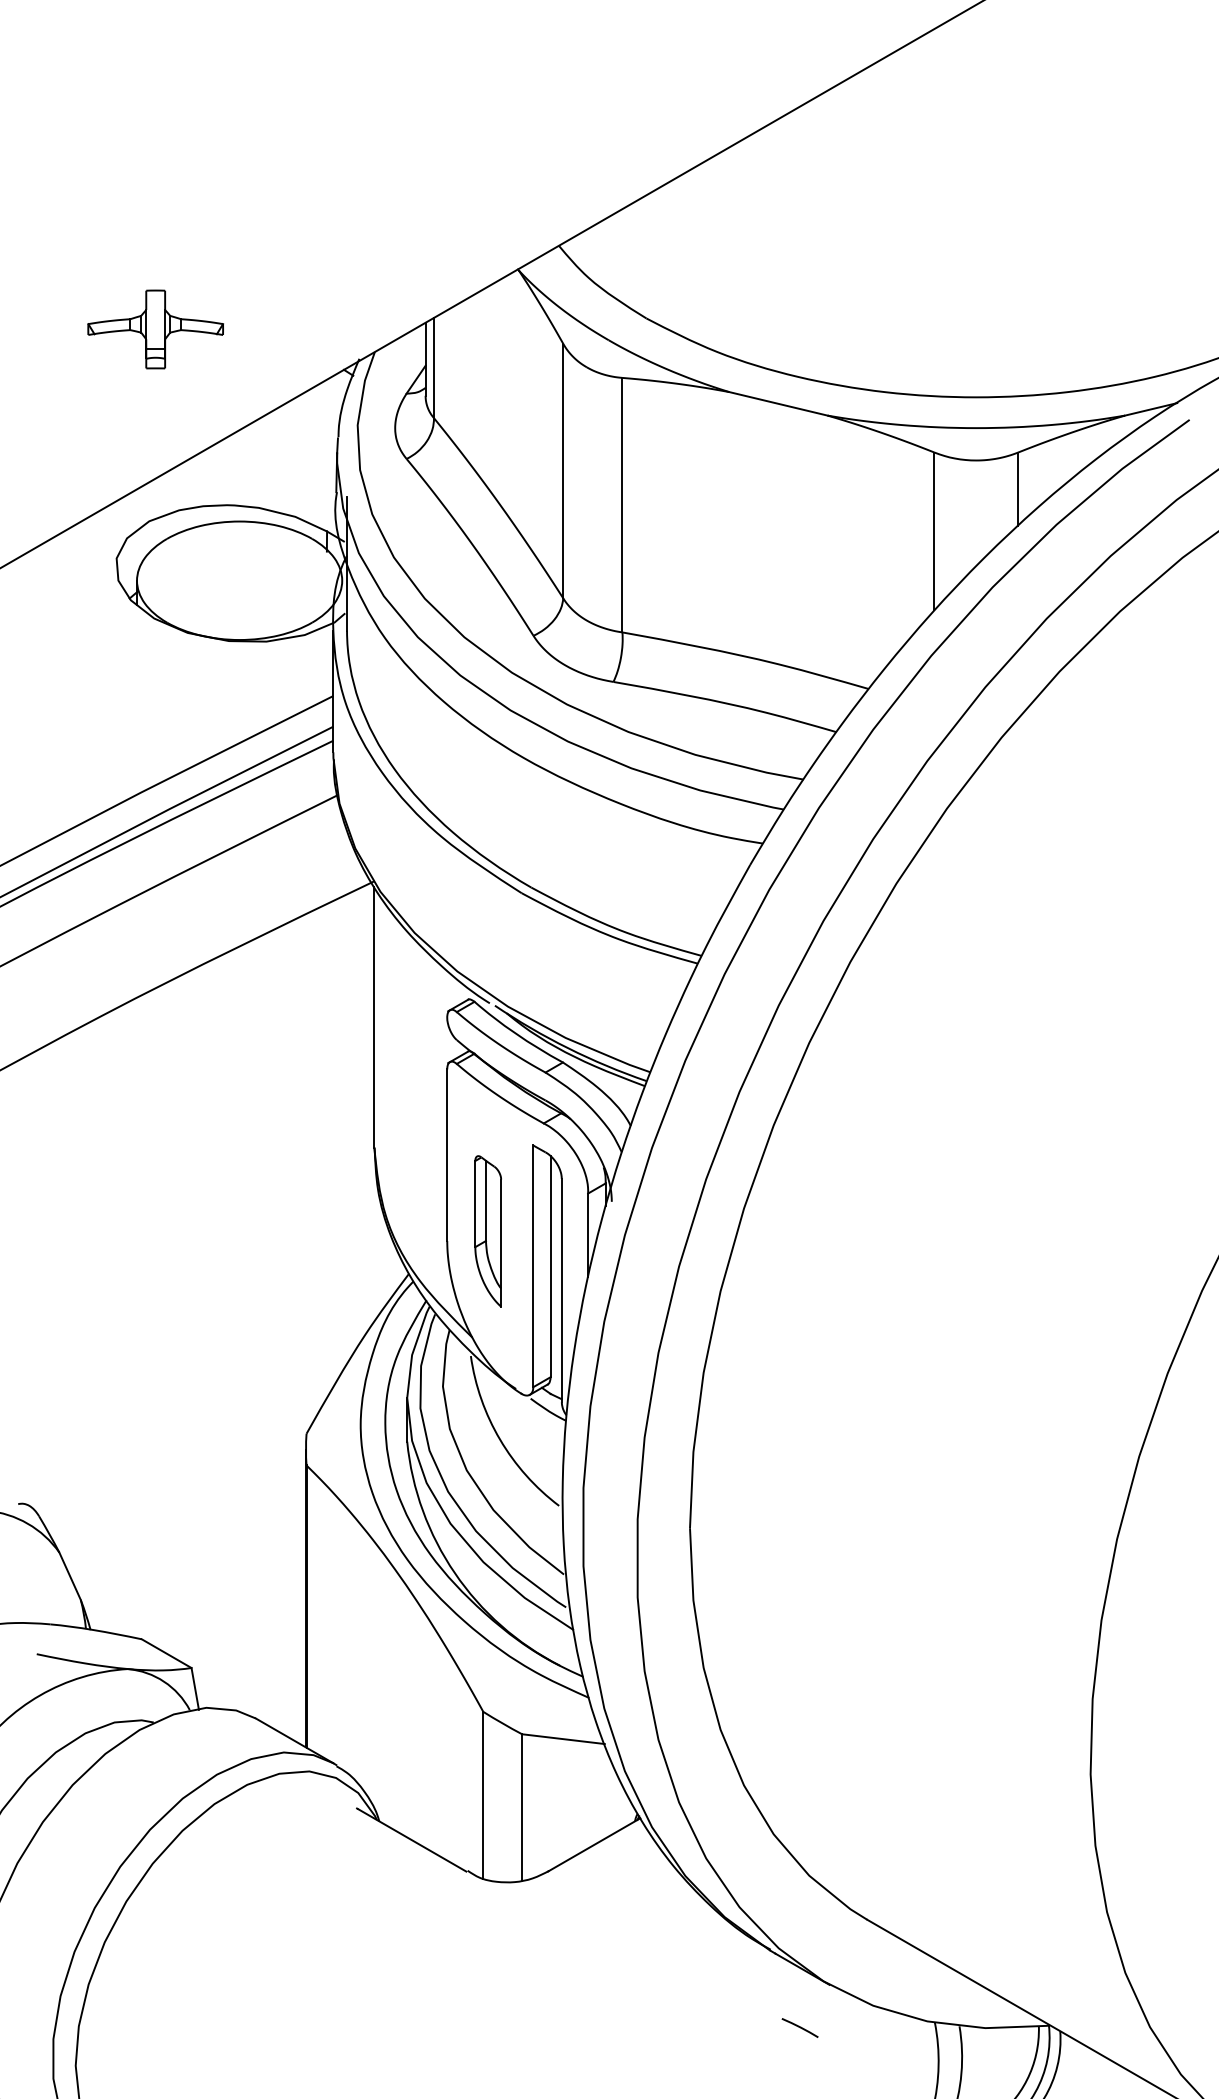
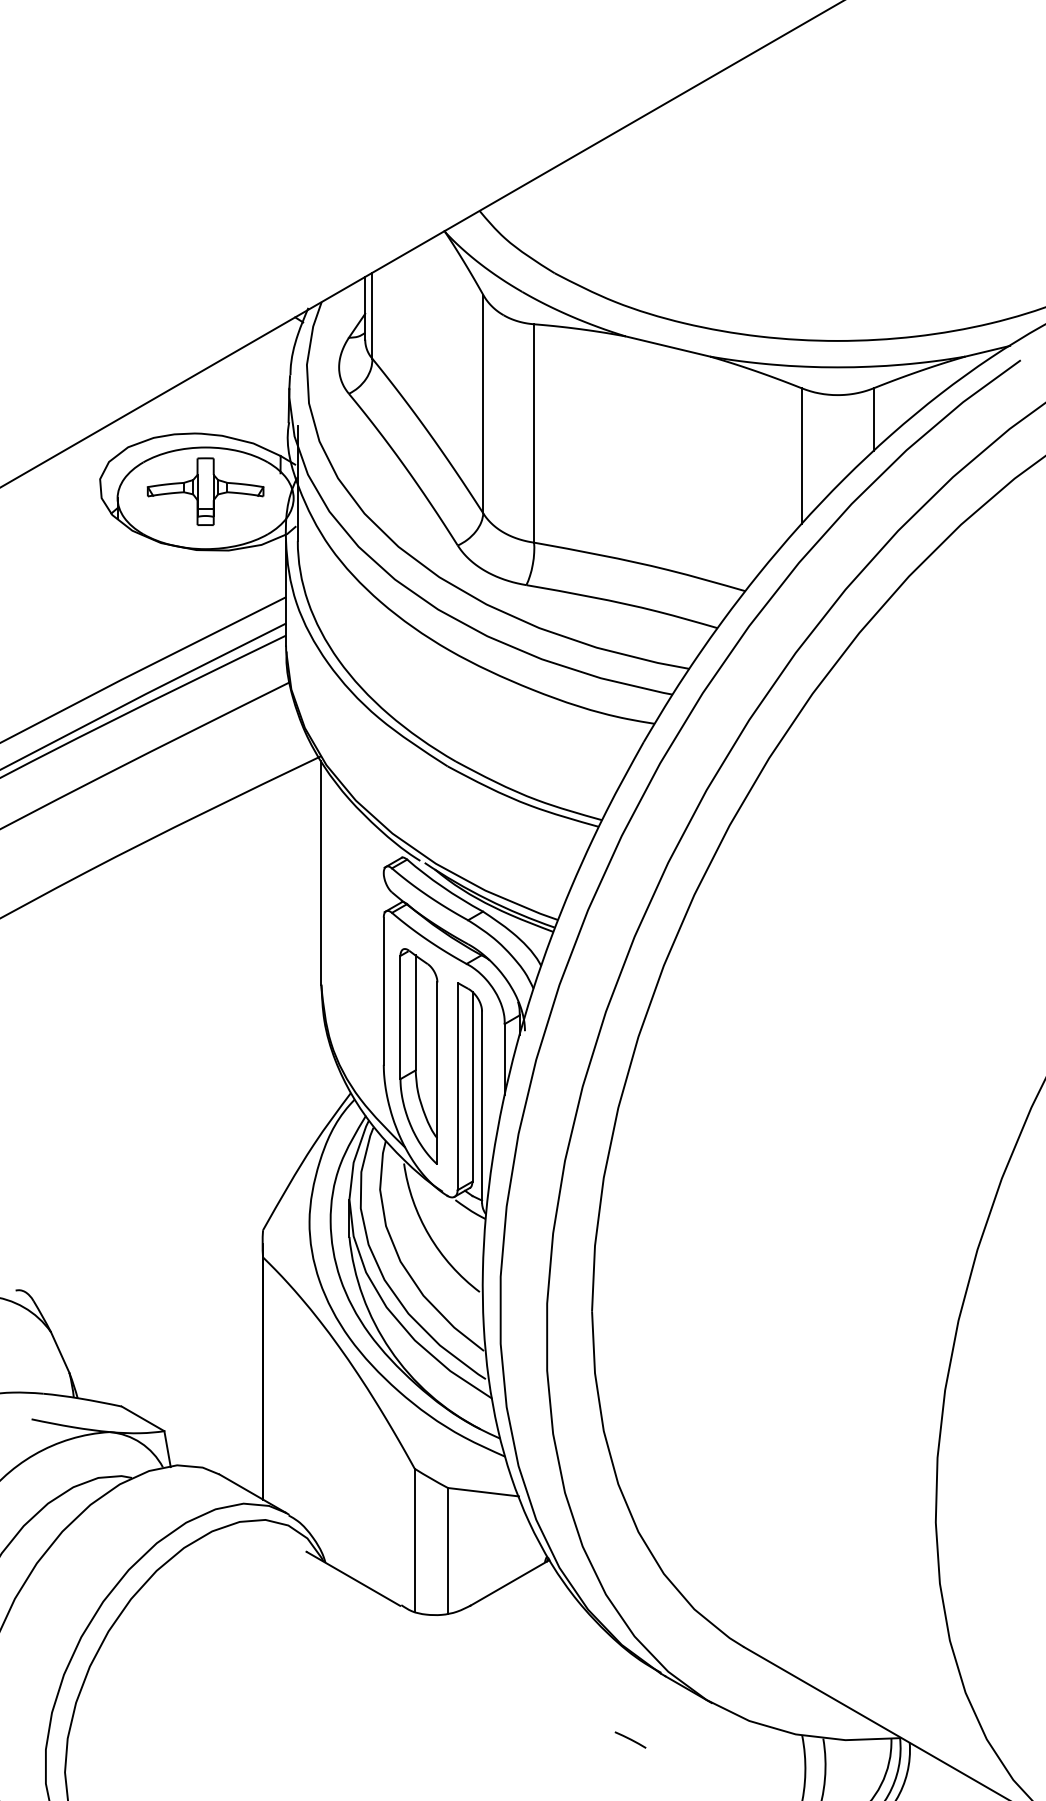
part: (155, 329) -> (205, 491), moved
part: (487, 1231) -> (418, 1056), size x1.67
line: (800, 2027) -> (630, 1739), moved

